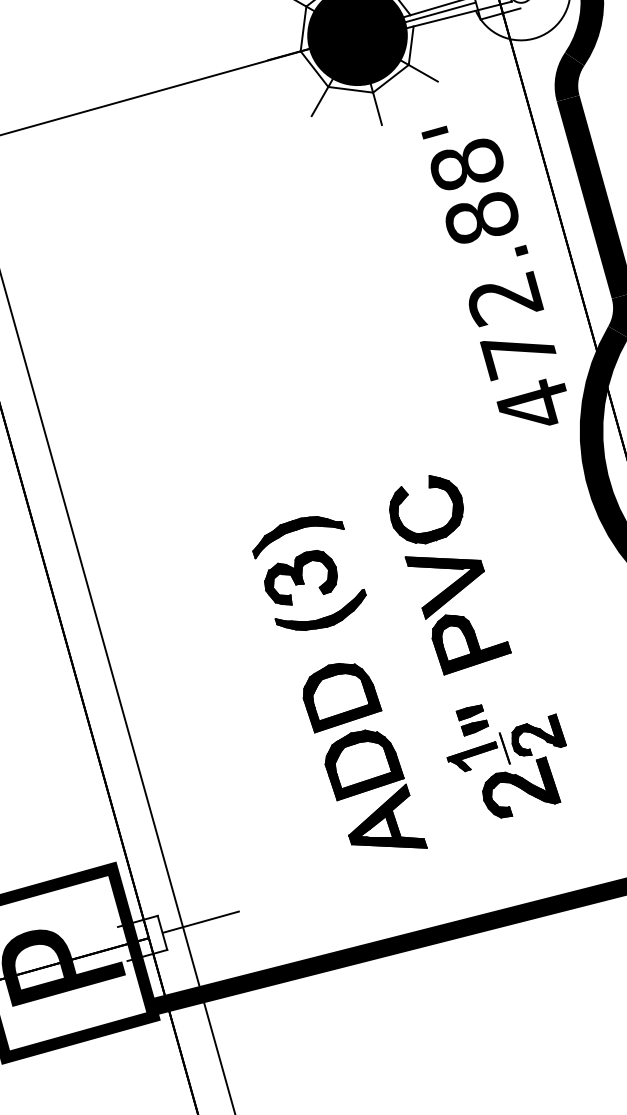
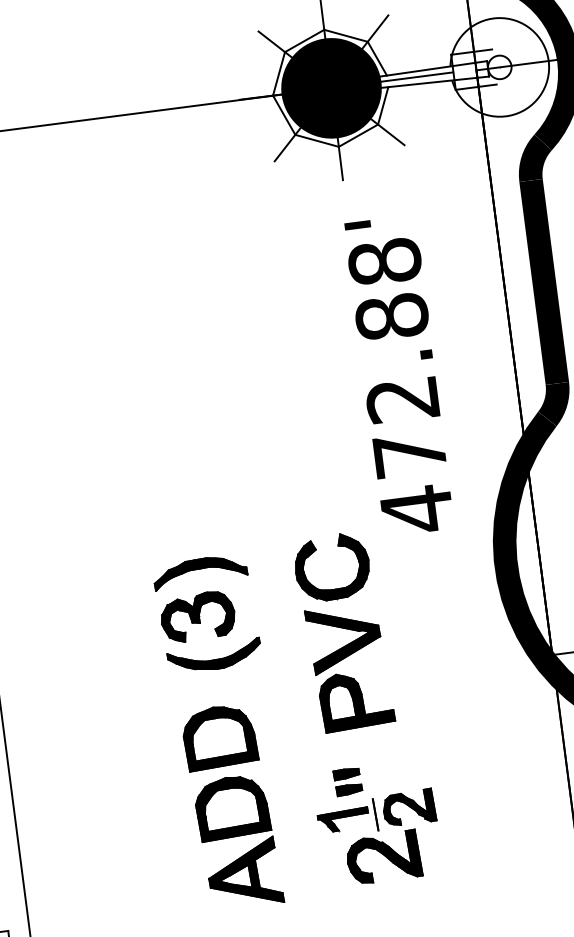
text: (493, 275) -> (395, 375), moved

